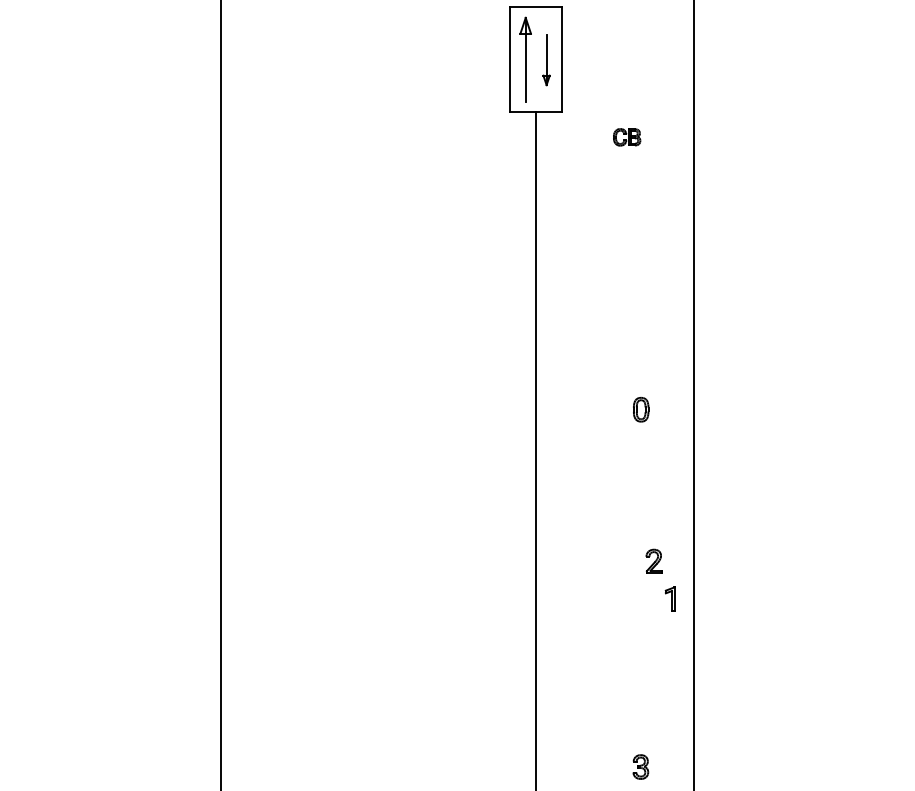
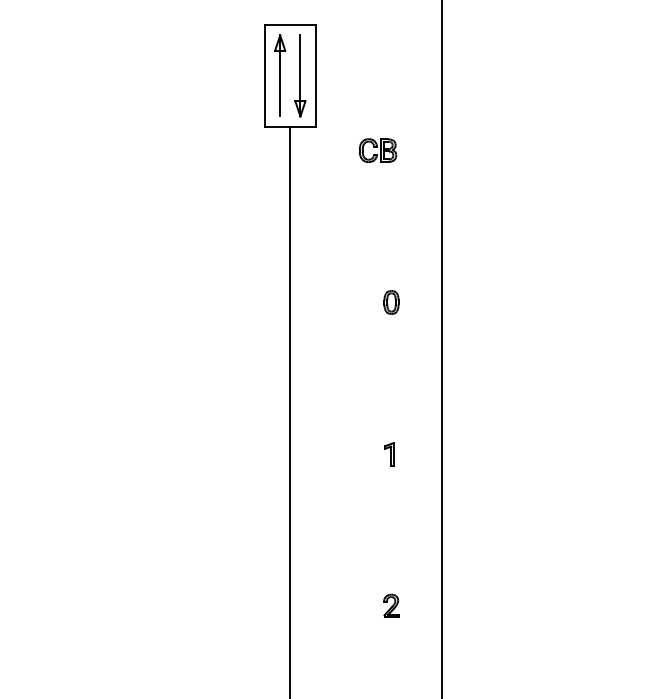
part: (546, 59) -> (300, 75), size x1.67
part: (626, 137) -> (377, 150), size x1.43
part: (641, 409) -> (391, 302), moved
part: (653, 560) -> (390, 605), moved
part: (669, 598) -> (388, 453), moved

